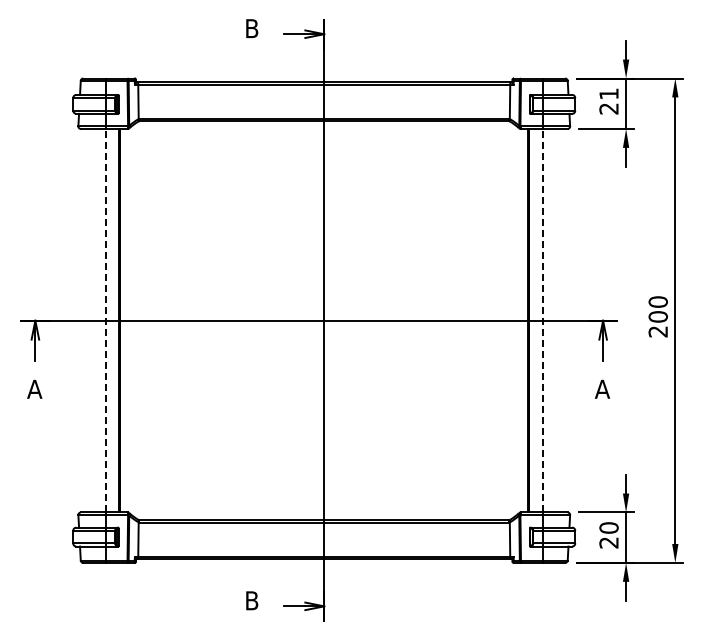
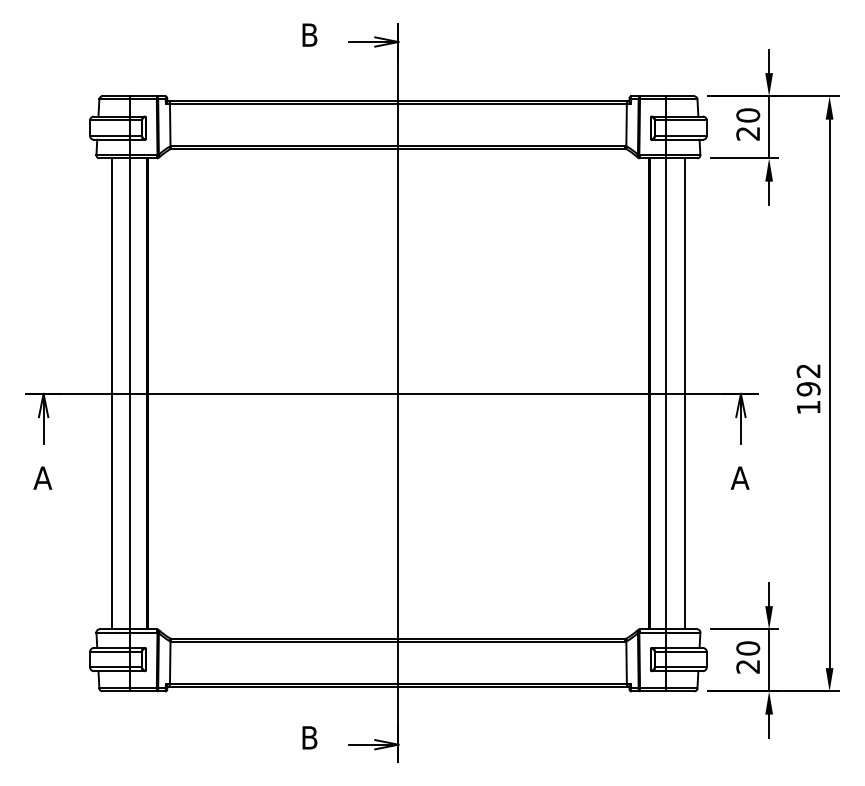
text: (608, 93) -> (747, 114), 21 -> 20
text: (658, 316) -> (808, 388), 200 -> 192
line: (90, 320) -> (111, 393), added
line: (106, 320) -> (130, 393), dashed -> solid
line: (542, 320) -> (666, 393), dashed -> solid
line: (557, 320) -> (684, 393), added

